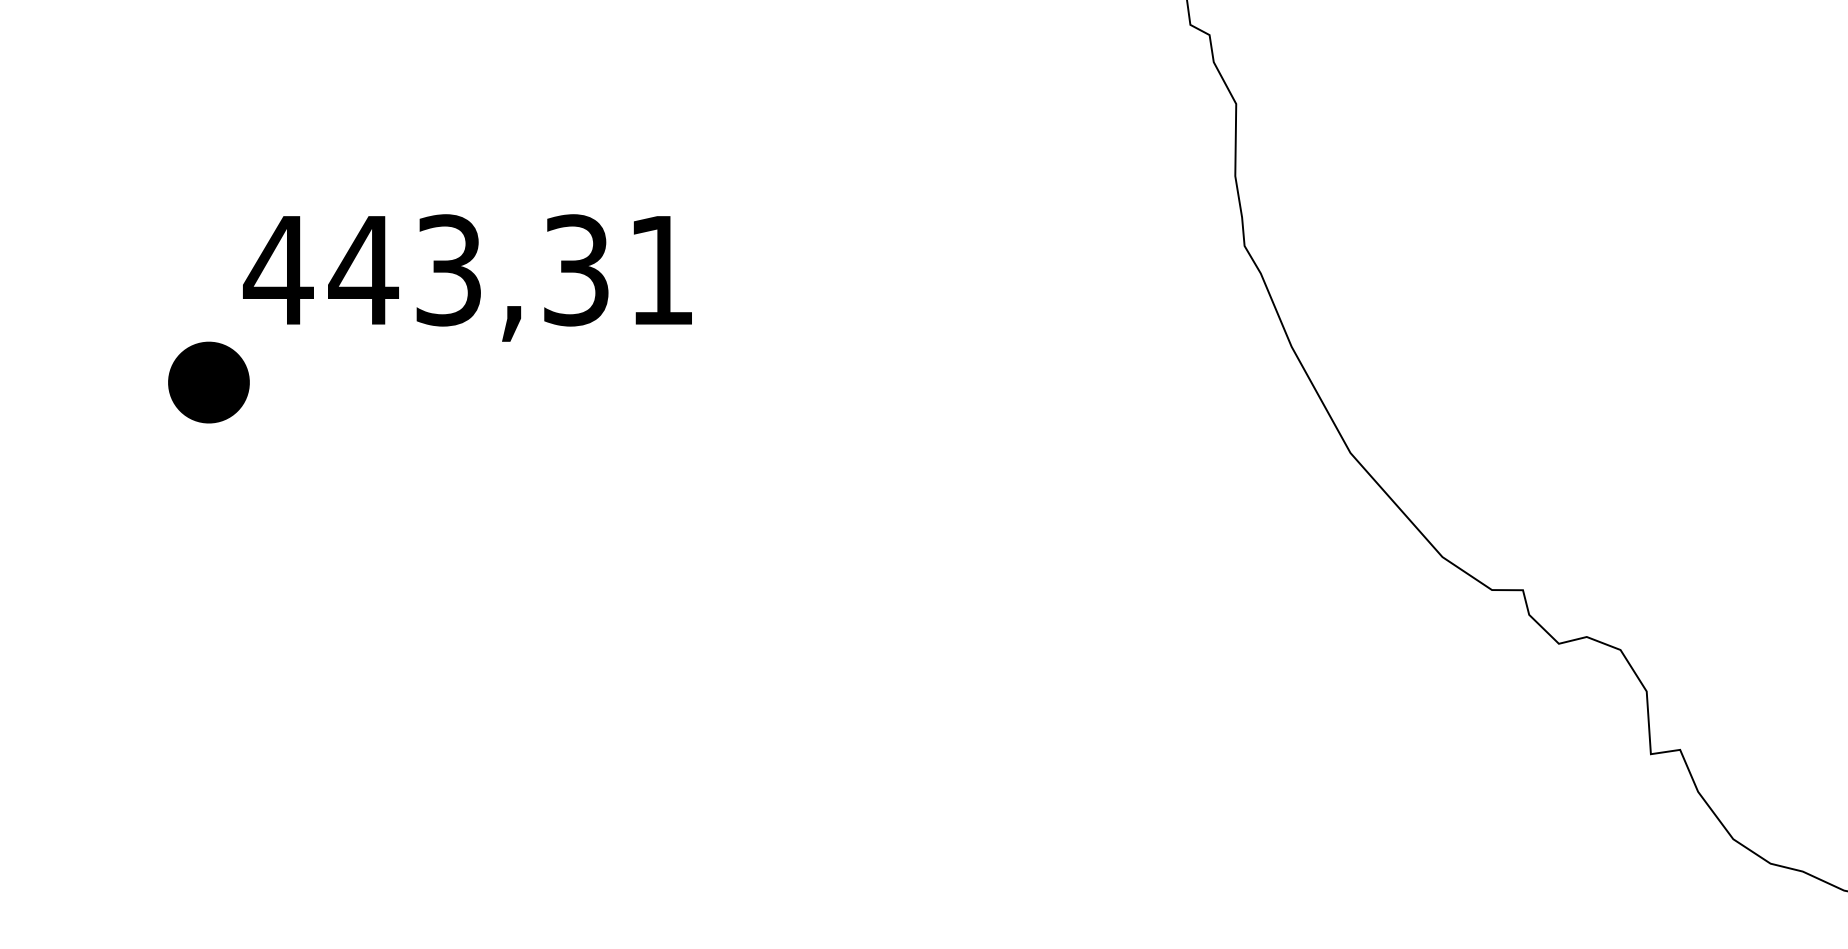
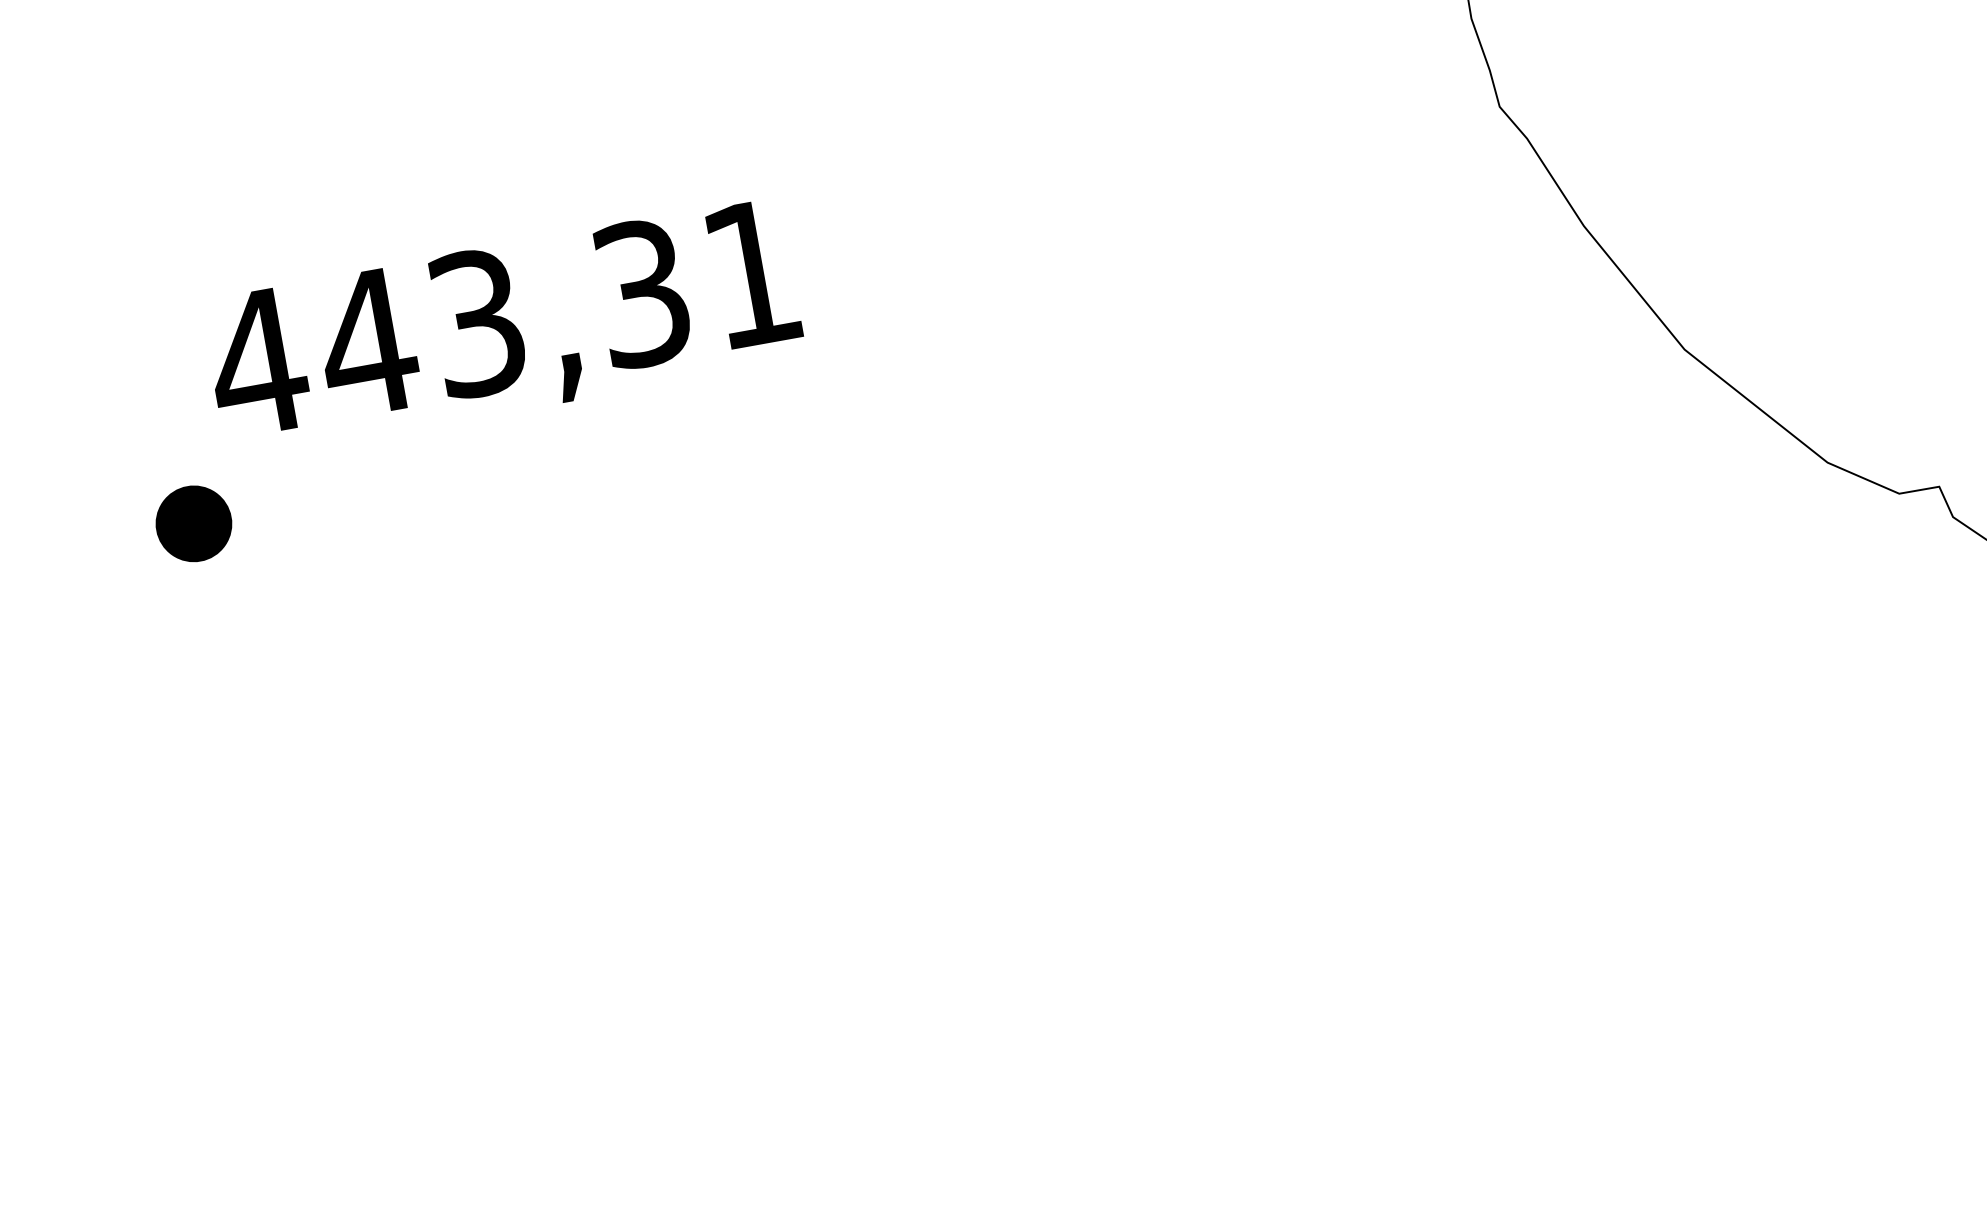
part: (209, 382) -> (194, 523), size x0.71

